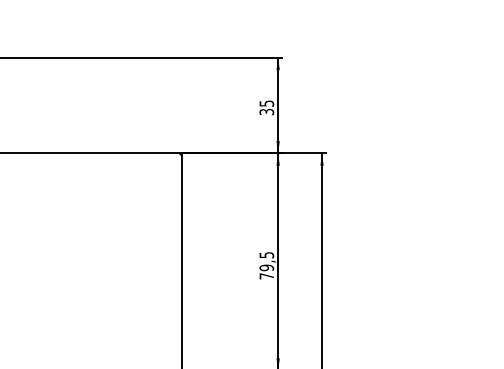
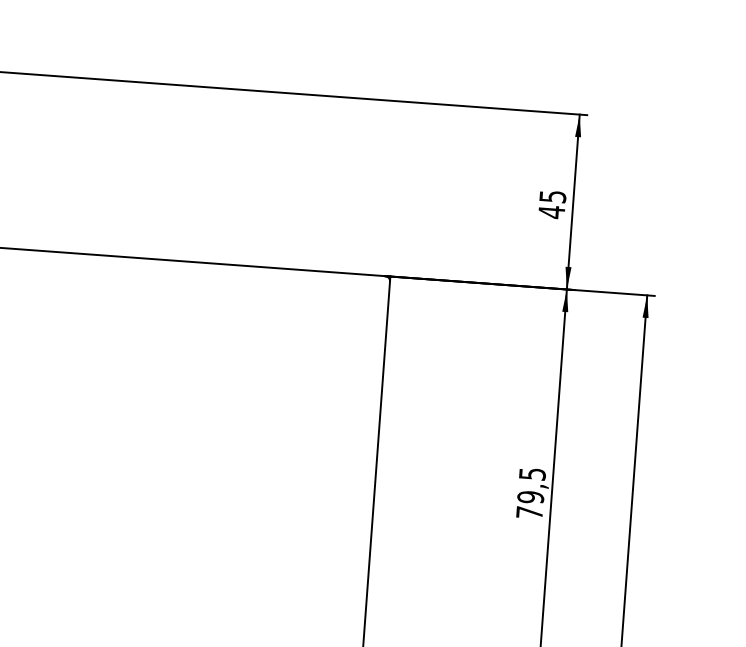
text: (266, 111) -> (551, 211), 35 -> 45

